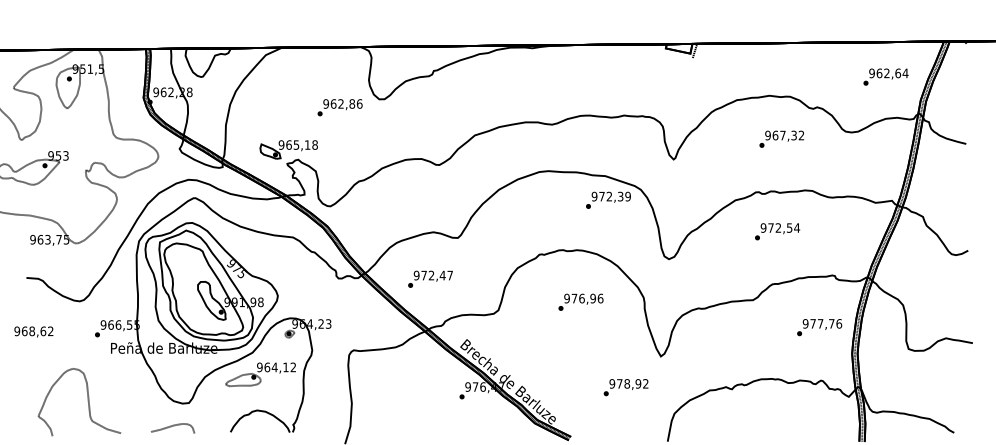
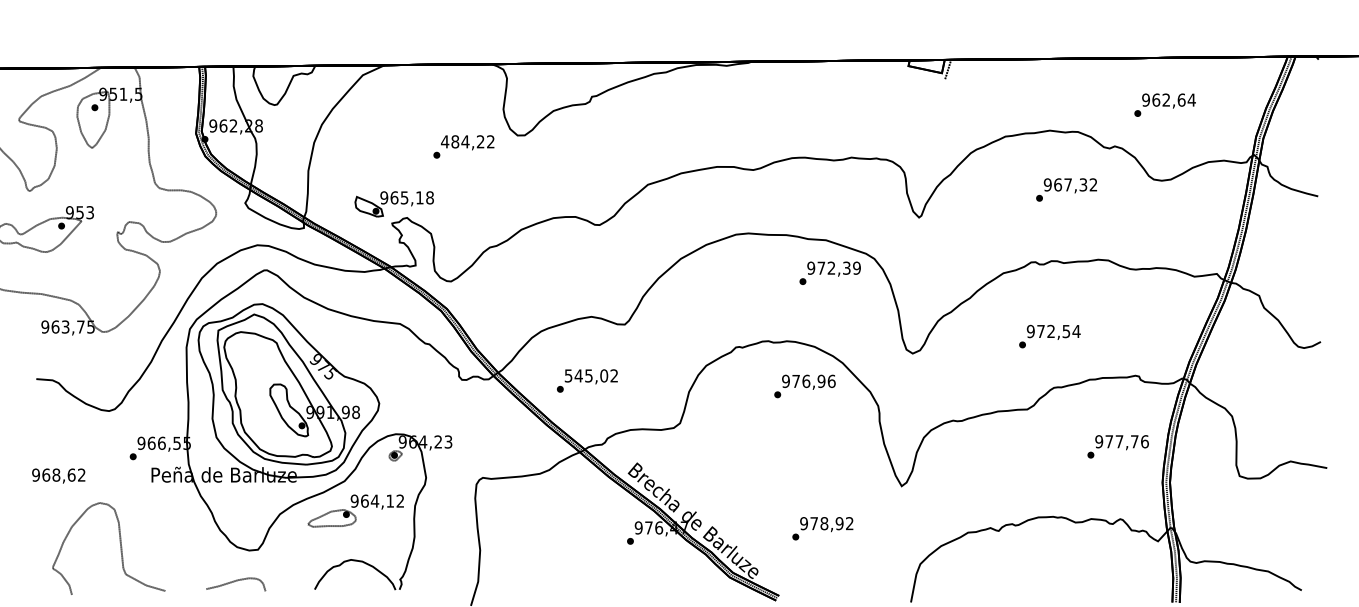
text: (885, 76) -> (1164, 104), moved
text: (342, 103) -> (467, 141), 962,86 -> 484,22
text: (777, 231) -> (1049, 336), moved
text: (432, 275) -> (590, 375), 972,47 -> 545,02
text: (580, 301) -> (804, 385), moved
text: (33, 331) -> (58, 475), moved
text: (625, 387) -> (822, 528), moved

